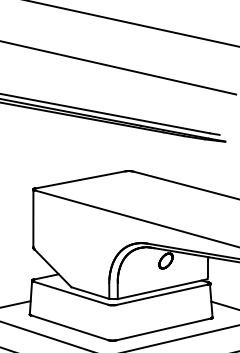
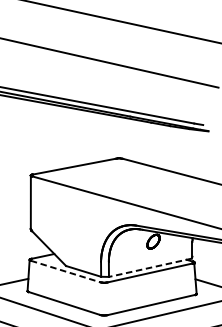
line: (162, 289) -> (150, 268), solid -> dashed
line: (71, 293) -> (66, 271), solid -> dashed

